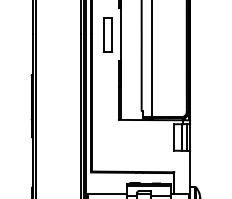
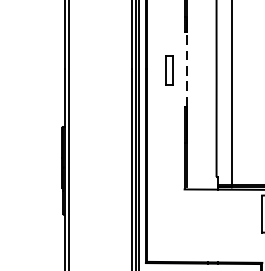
part: (107, 34) -> (168, 69), size x0.6
line: (120, 34) -> (186, 69), solid -> dashed

